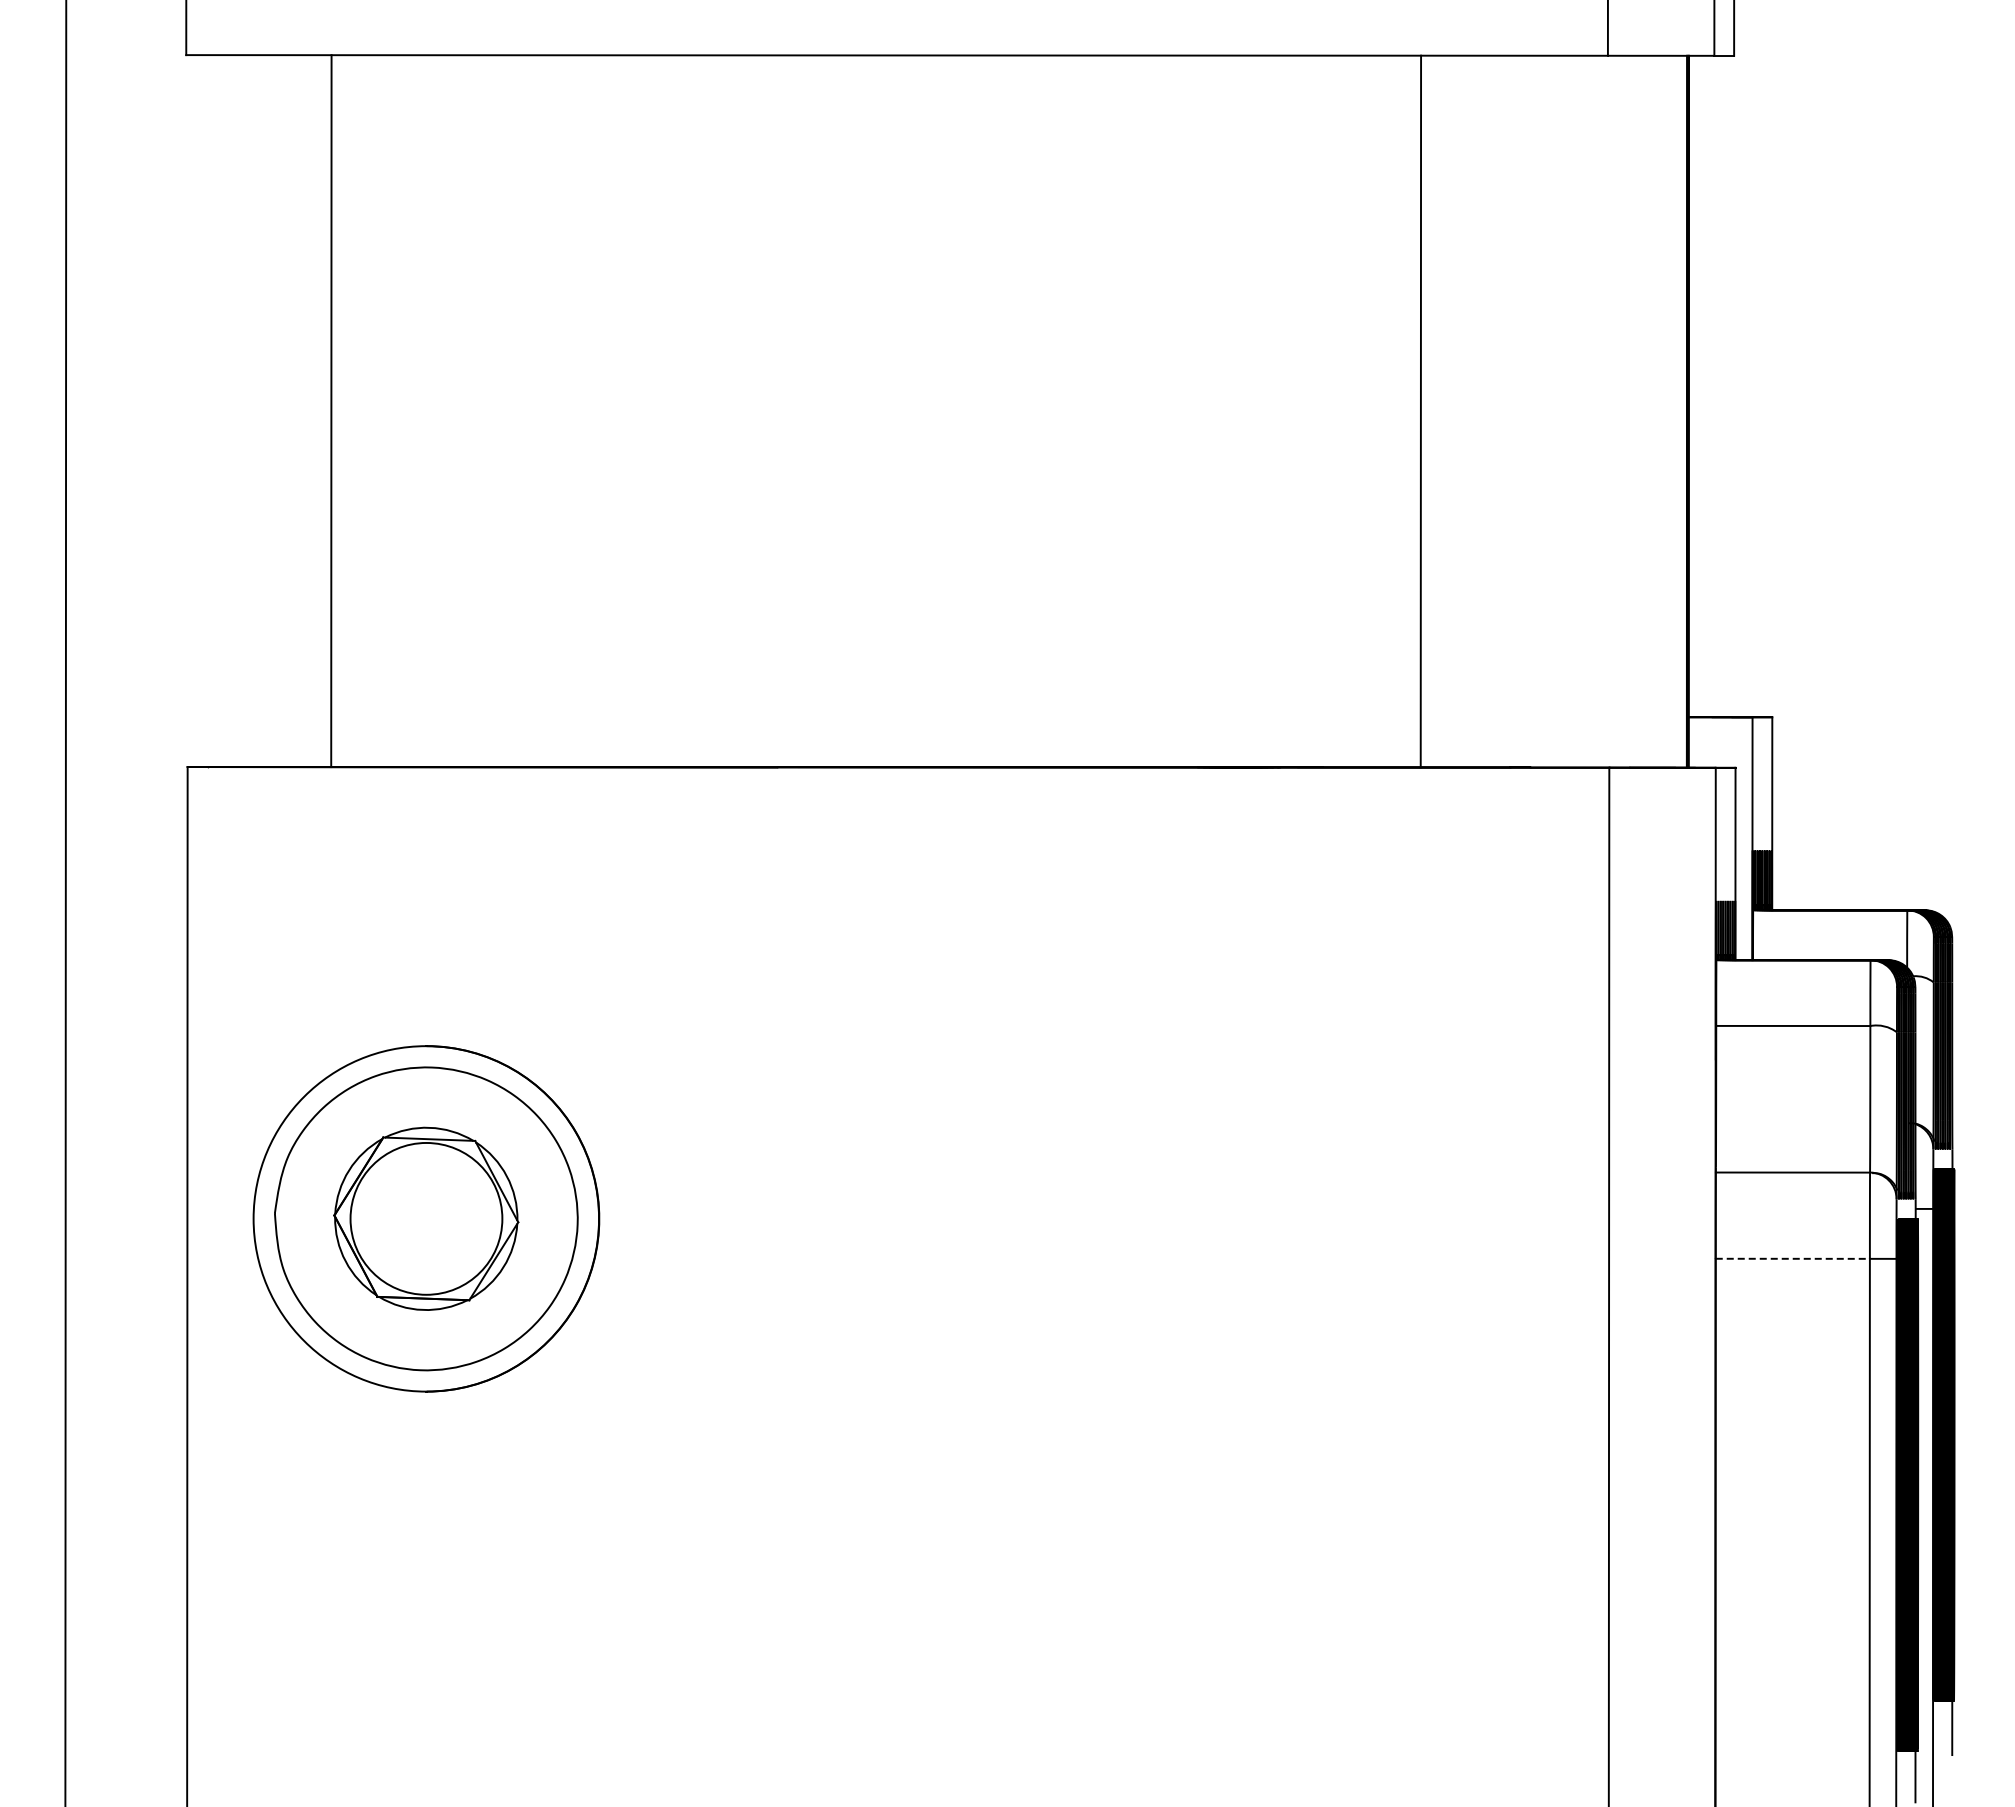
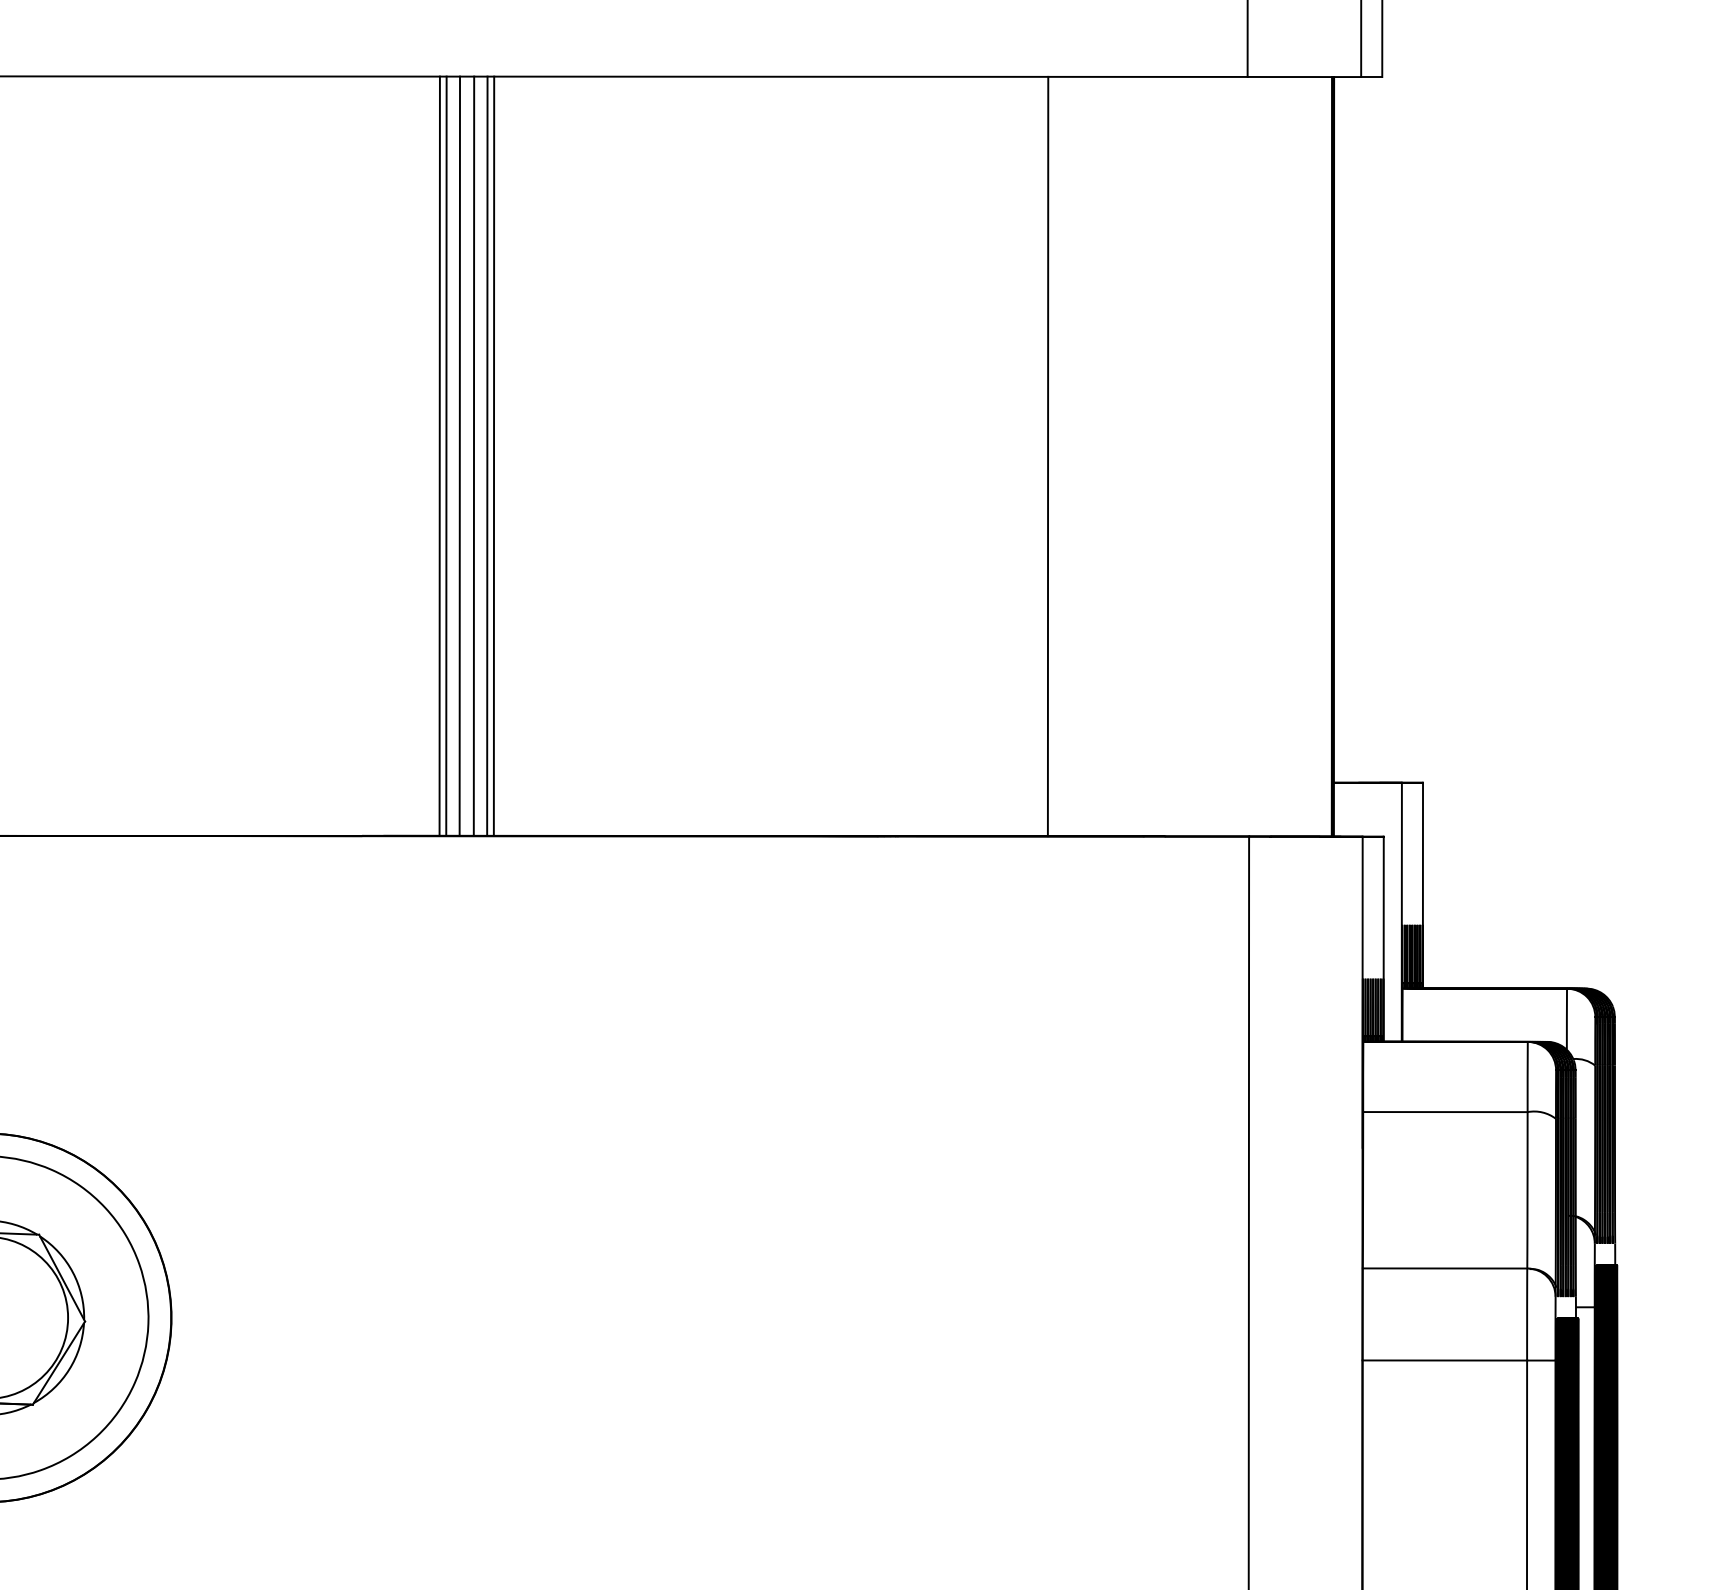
line: (850, 411) -> (439, 456), added
line: (856, 411) -> (445, 456), added
line: (869, 411) -> (459, 456), added
line: (882, 411) -> (473, 456), added
line: (895, 411) -> (487, 456), added
line: (901, 411) -> (493, 456), added
line: (1793, 1258) -> (1445, 1360), dashed -> solid

